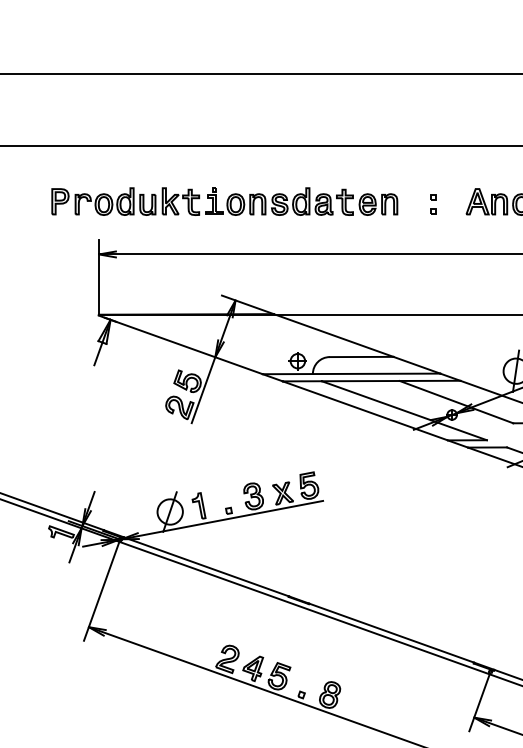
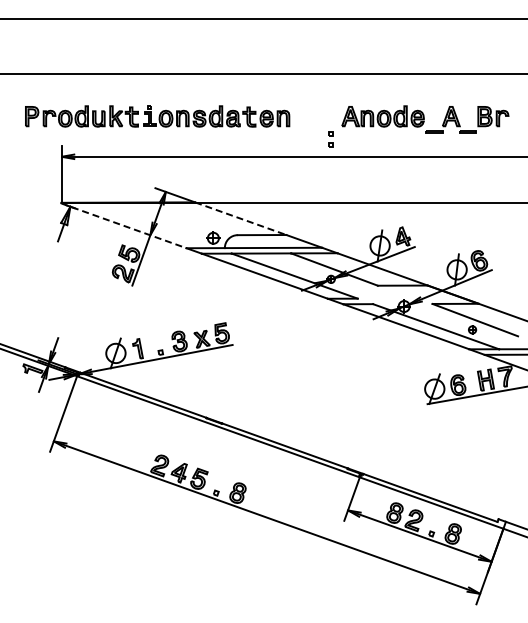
part: (432, 204) -> (330, 139), moved
line: (334, 335) -> (241, 218), solid -> dashed
line: (181, 345) -> (124, 226), solid -> dashed

